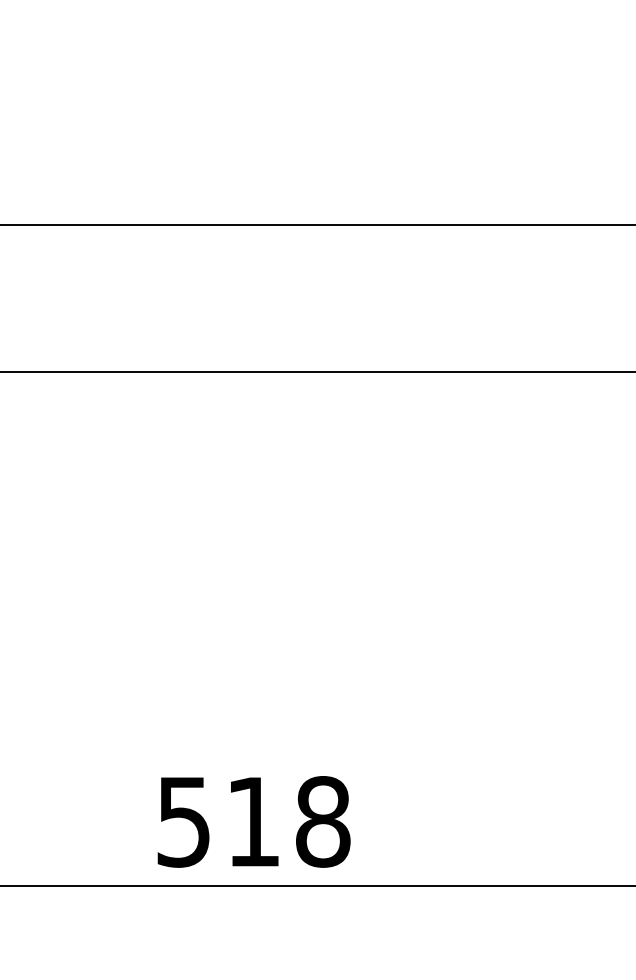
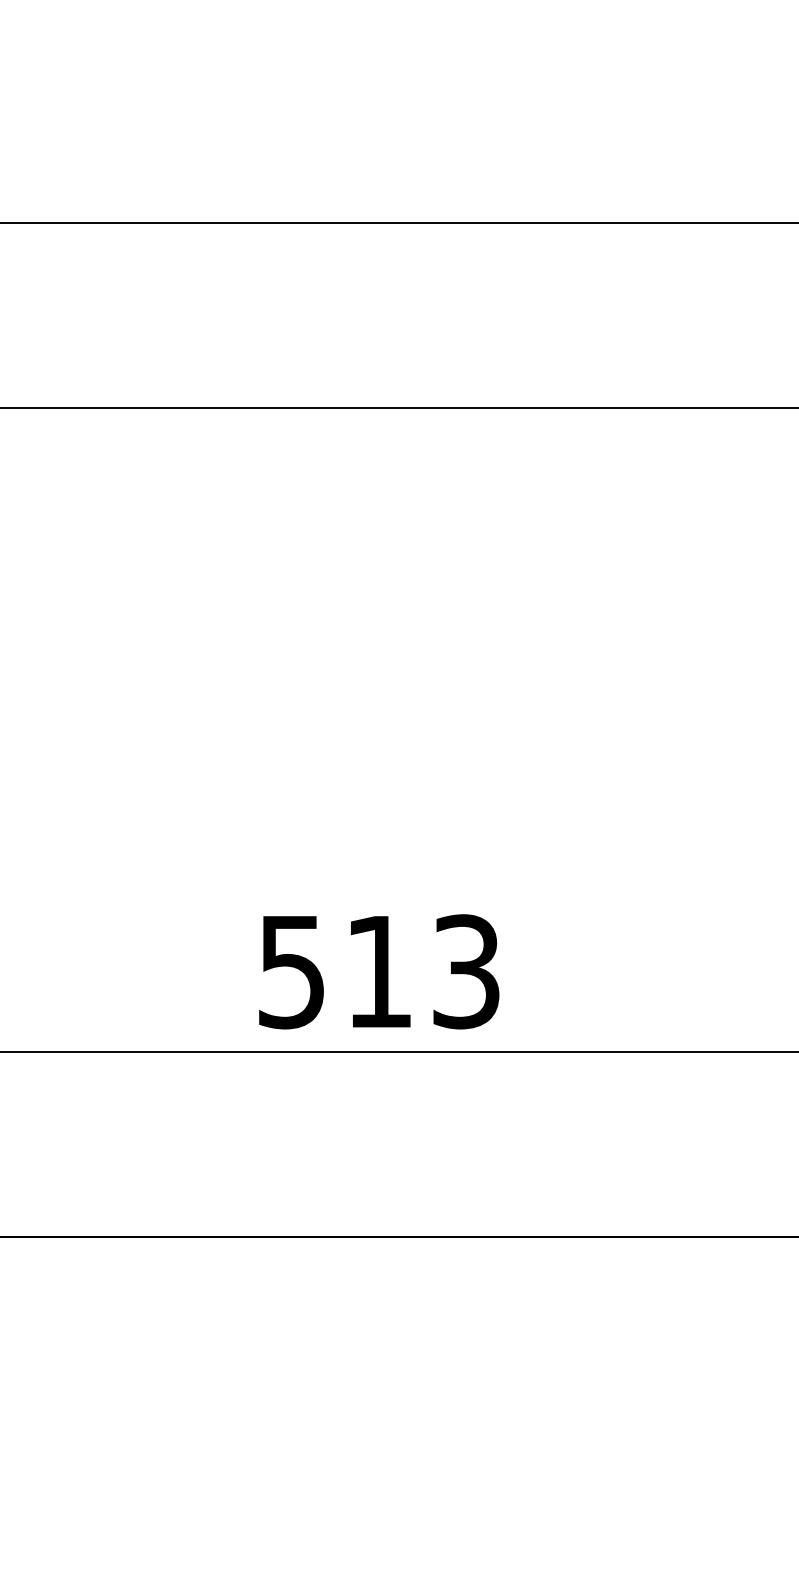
text: (323, 821) -> (466, 971), 518 -> 513

